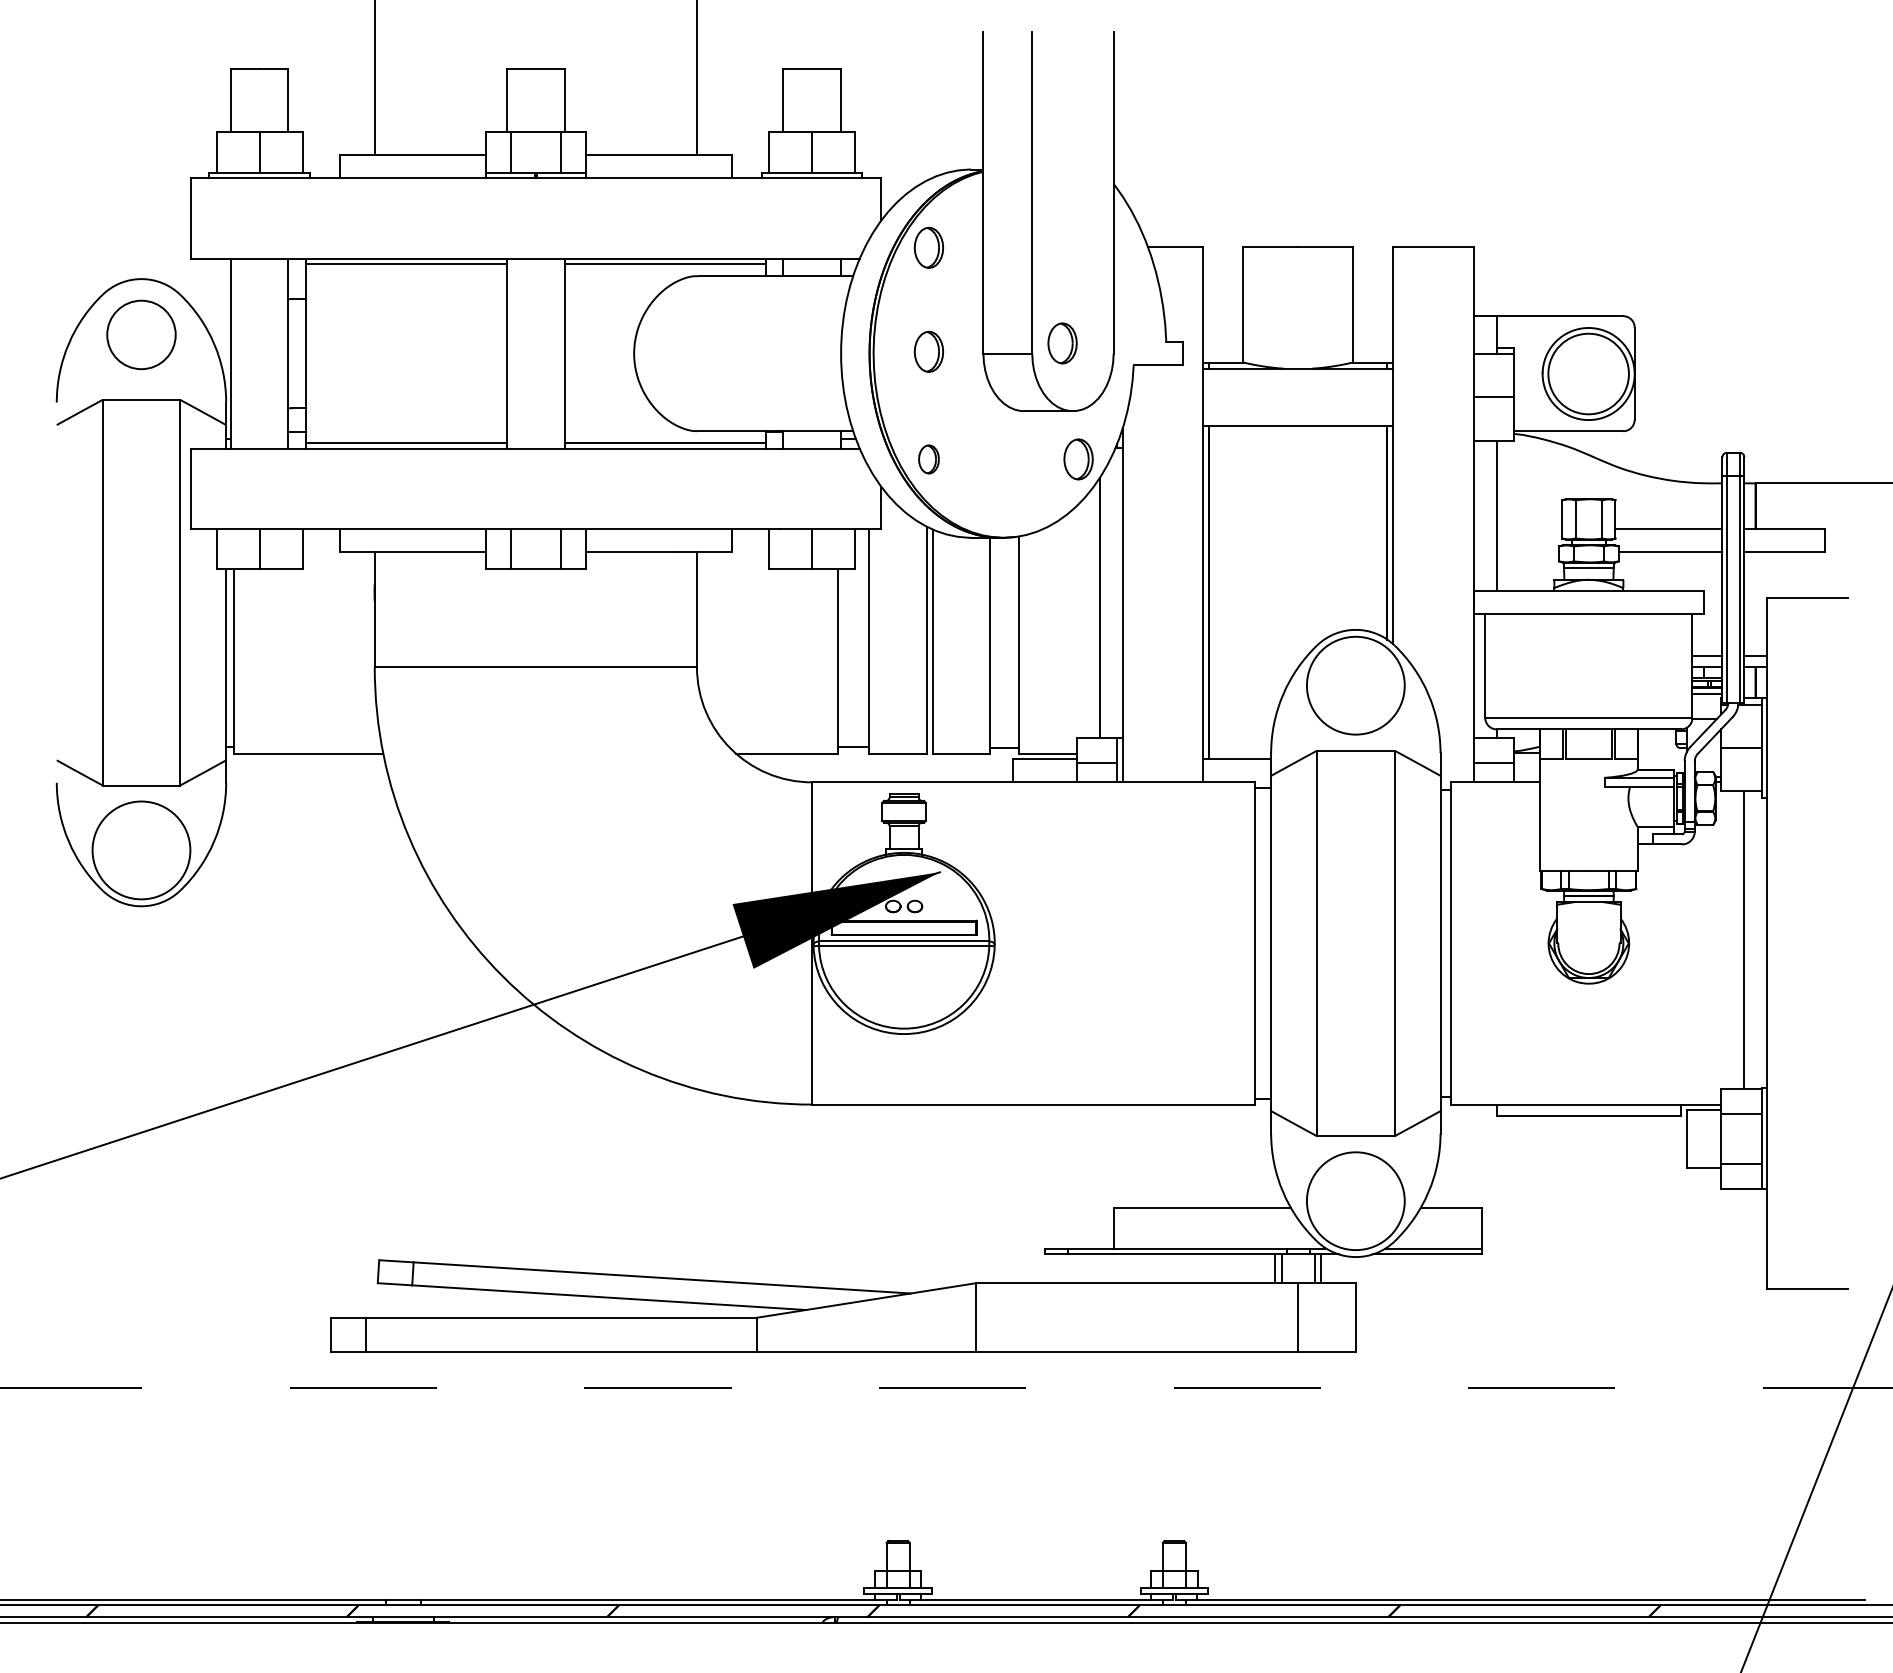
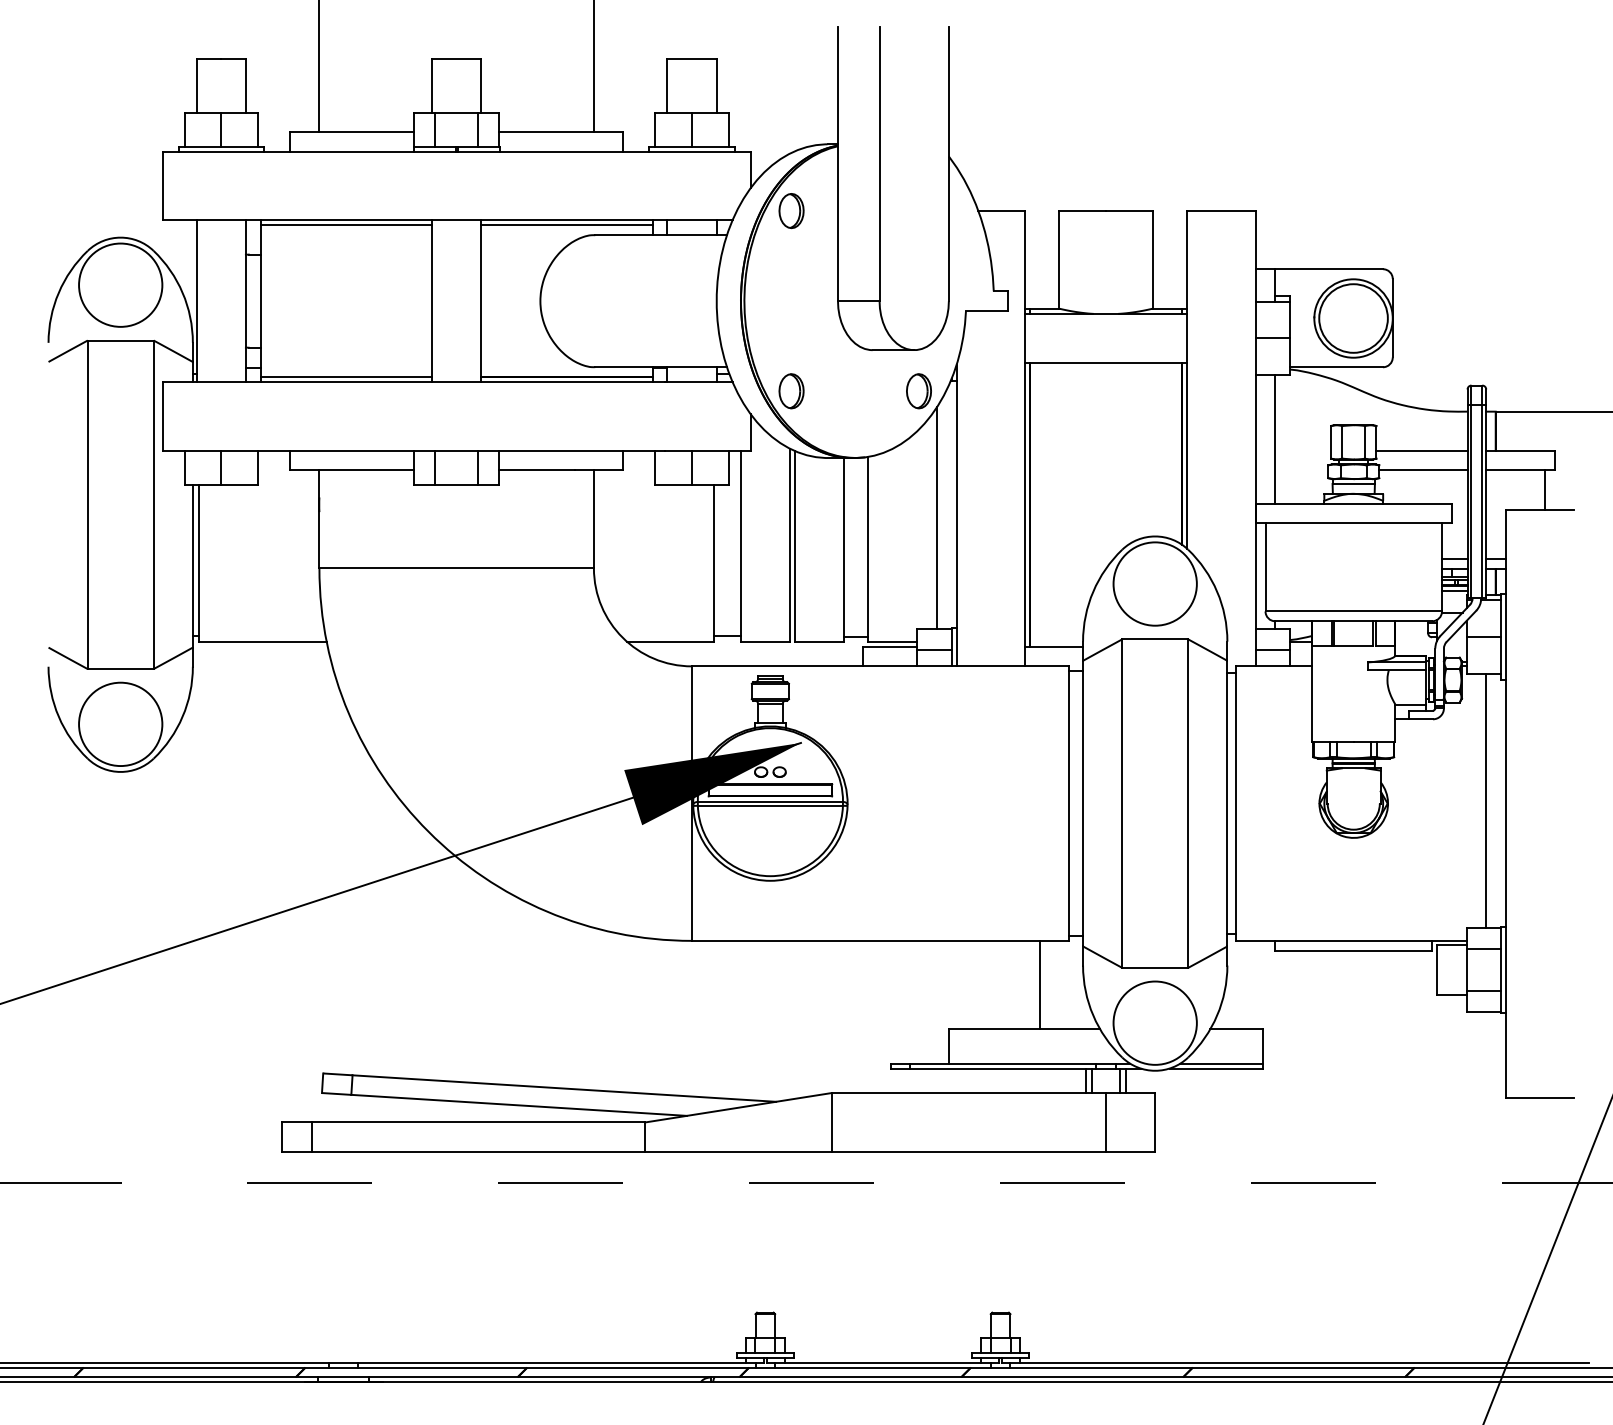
circle: (141, 334) -> (120, 284), size x1.43
part: (1062, 343) -> (905, 292), removed
part: (928, 351) -> (791, 299), removed
part: (928, 459) -> (791, 391), size x1.43
line: (1813, 575) -> (1545, 490), added
line: (1220, 1156) -> (1039, 985), added

